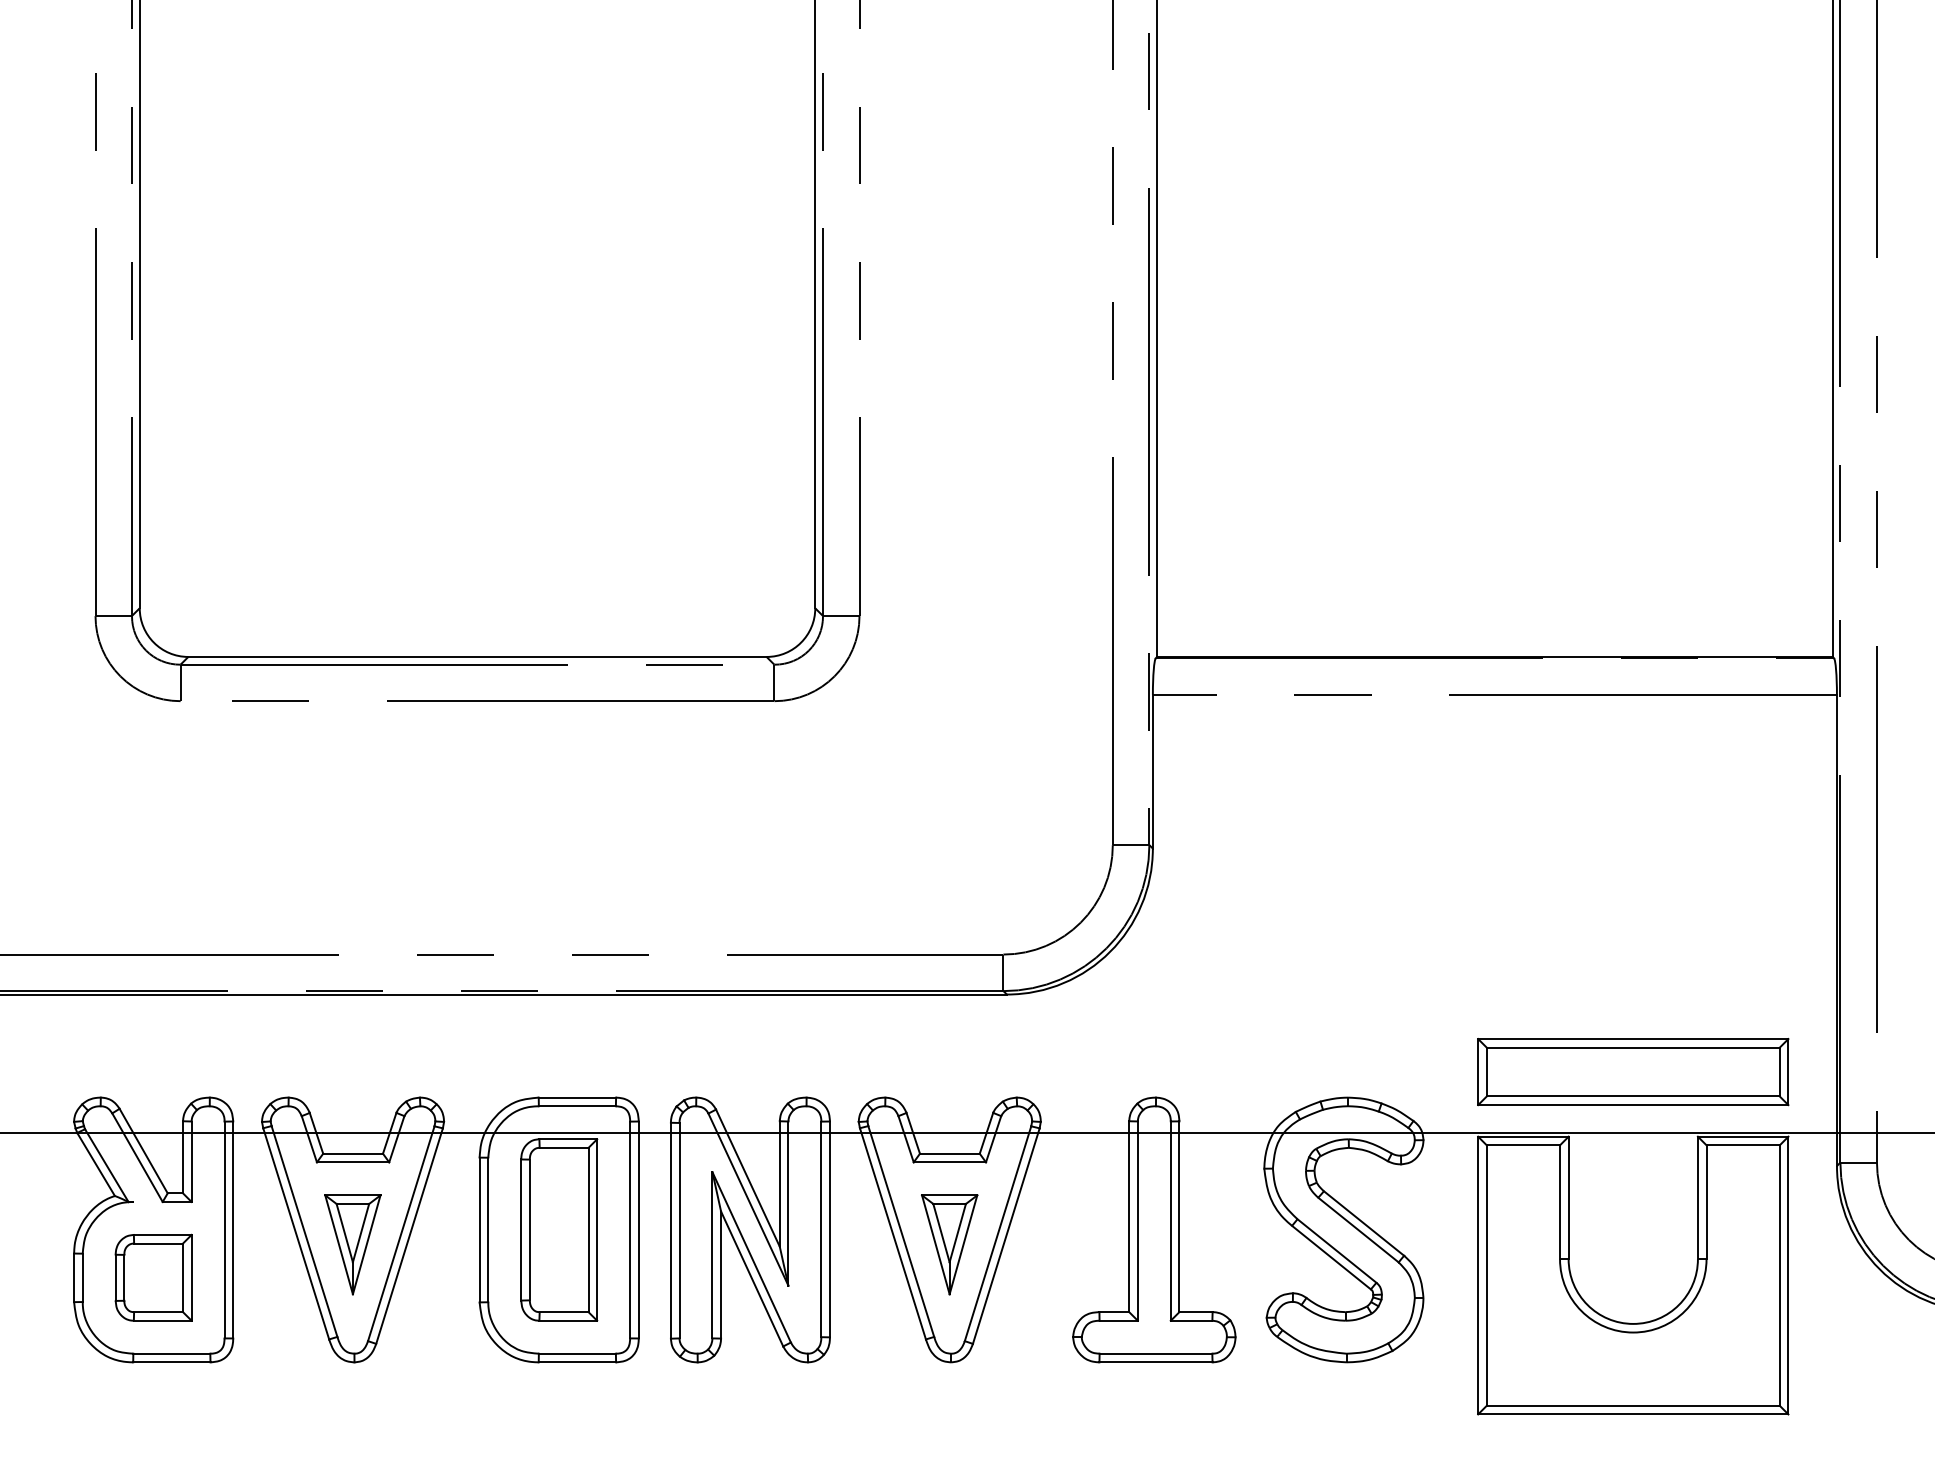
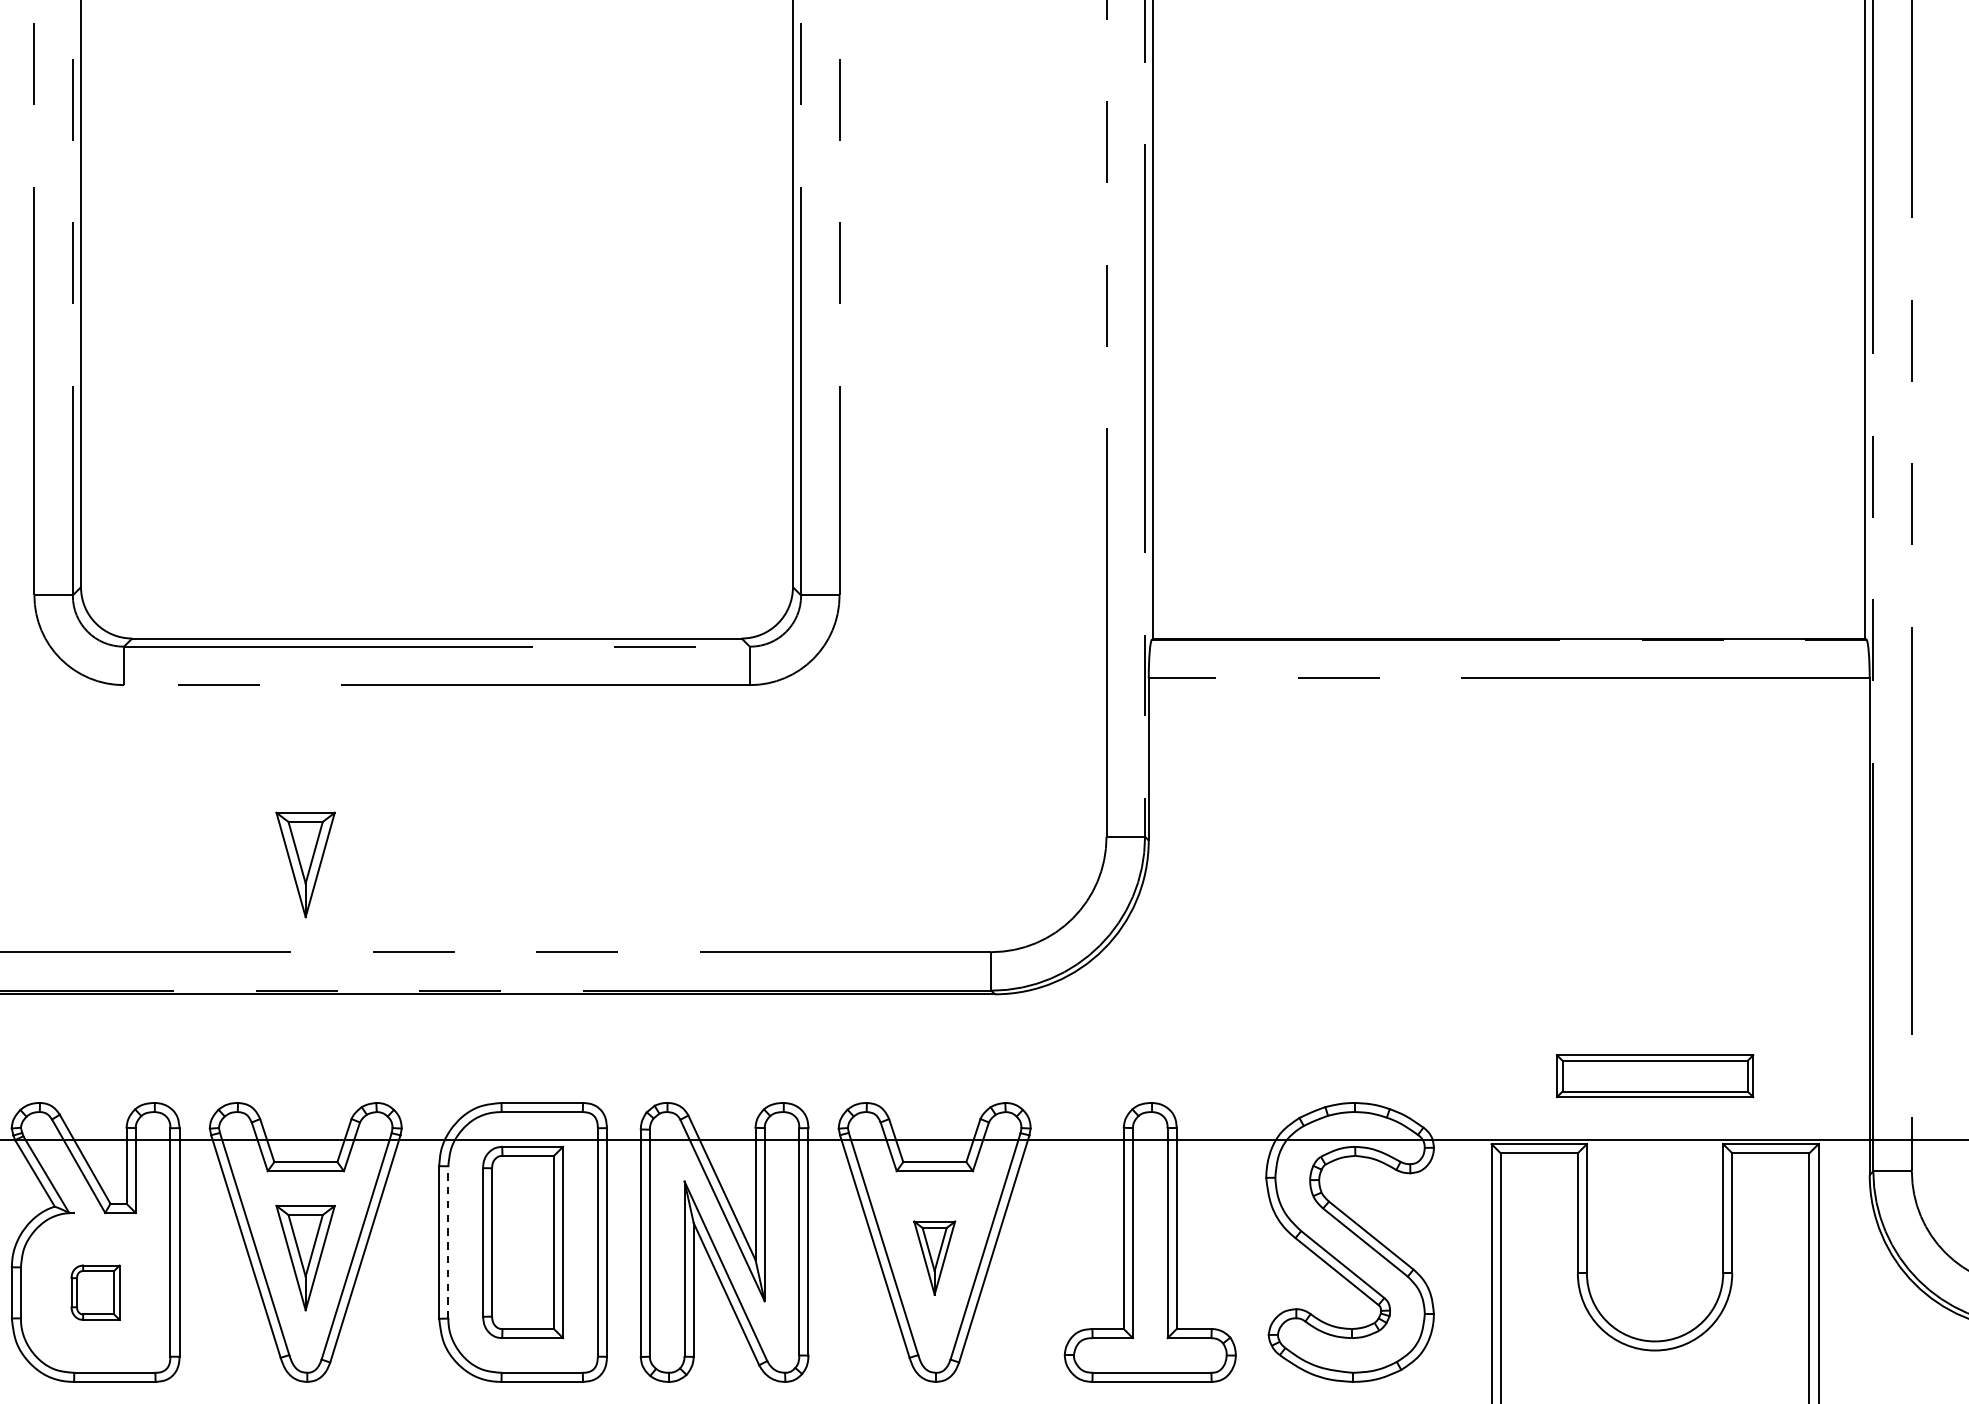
part: (352, 871) -> (305, 864), added
part: (1633, 1072) -> (1655, 1076), size x0.6
line: (488, 1229) -> (448, 1241), solid -> dashed
part: (949, 1244) -> (934, 1257), size x0.7
part: (153, 1277) -> (95, 1292), size x0.6

